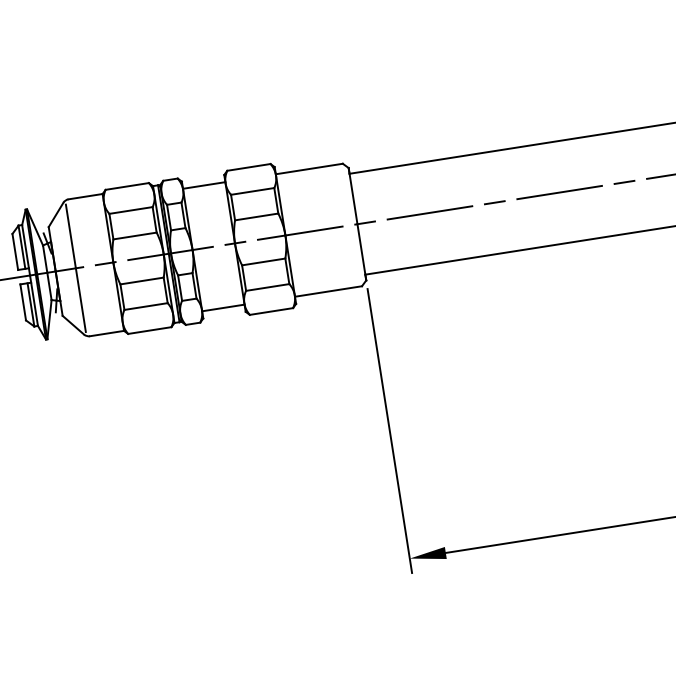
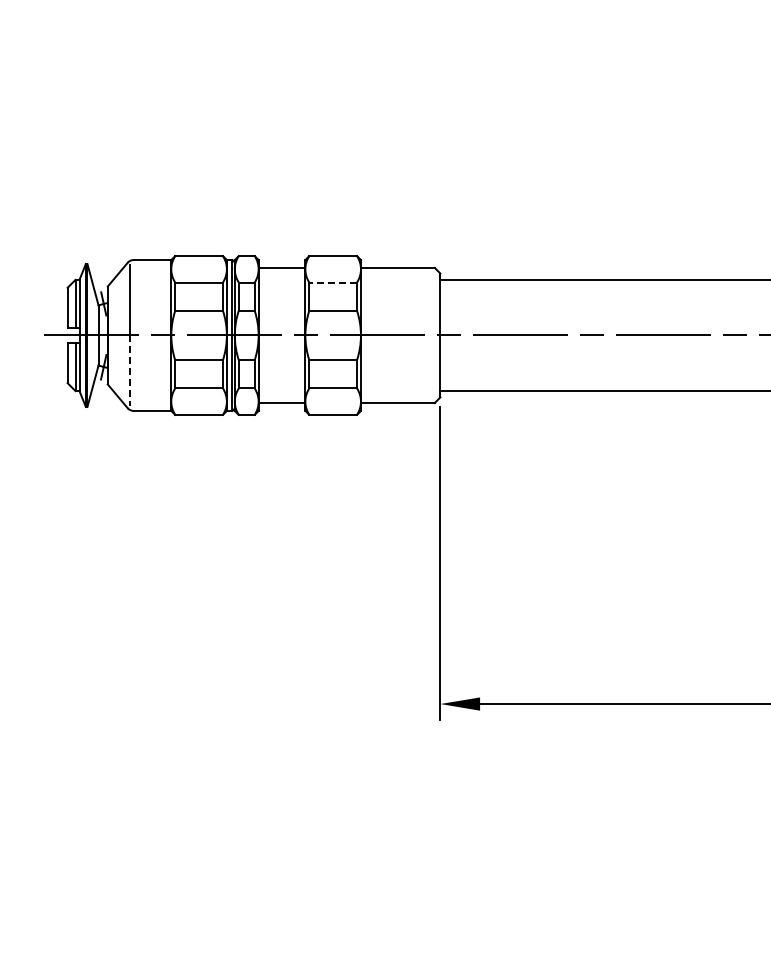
line: (252, 191) -> (333, 282), solid -> dashed
line: (81, 300) -> (130, 371), solid -> dashed

